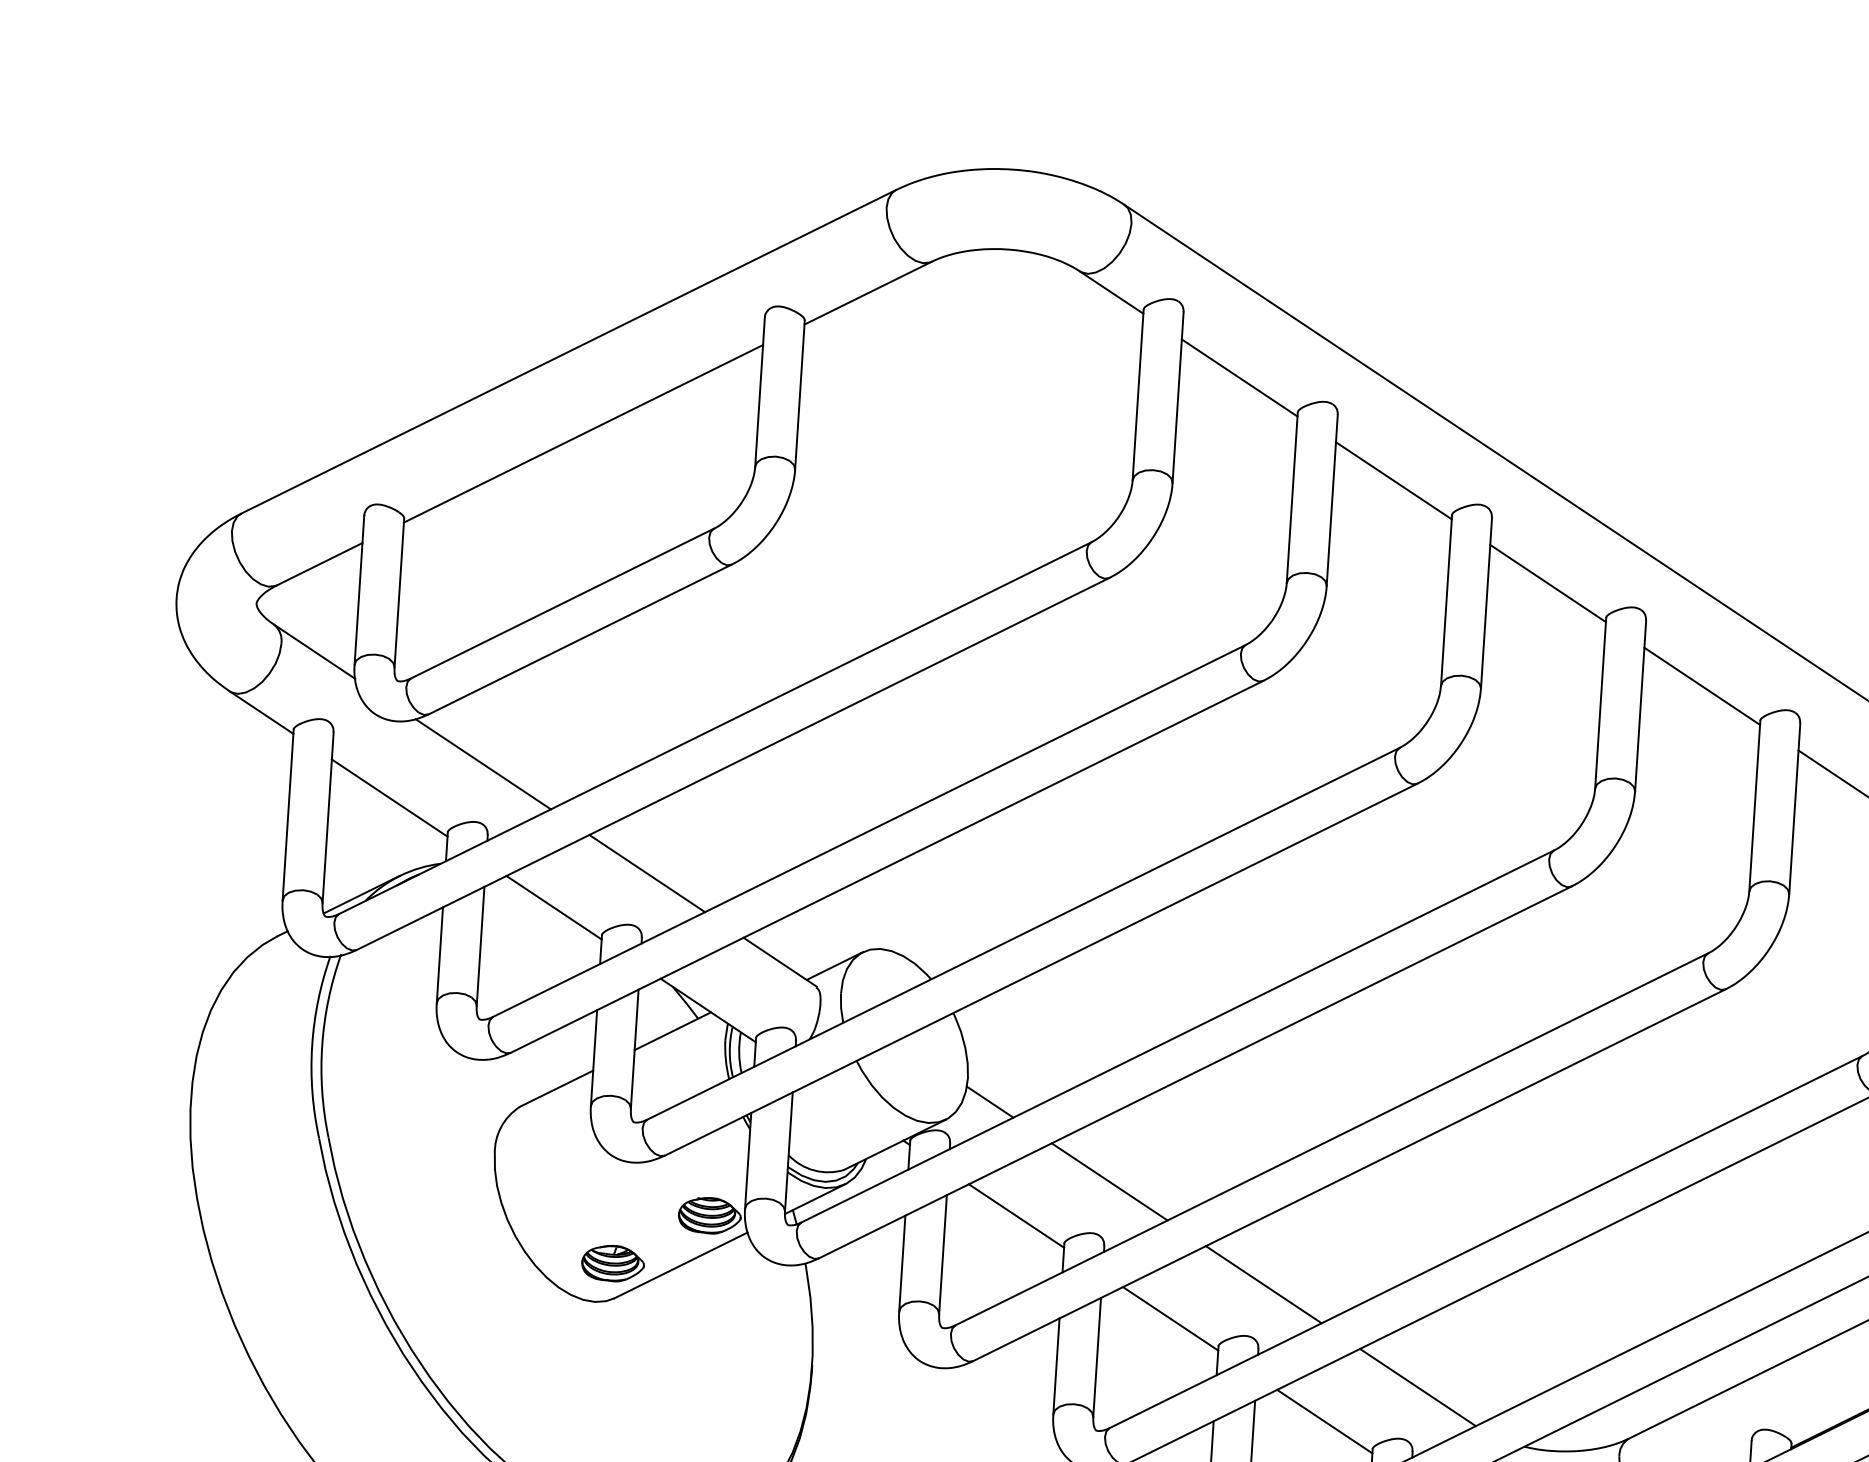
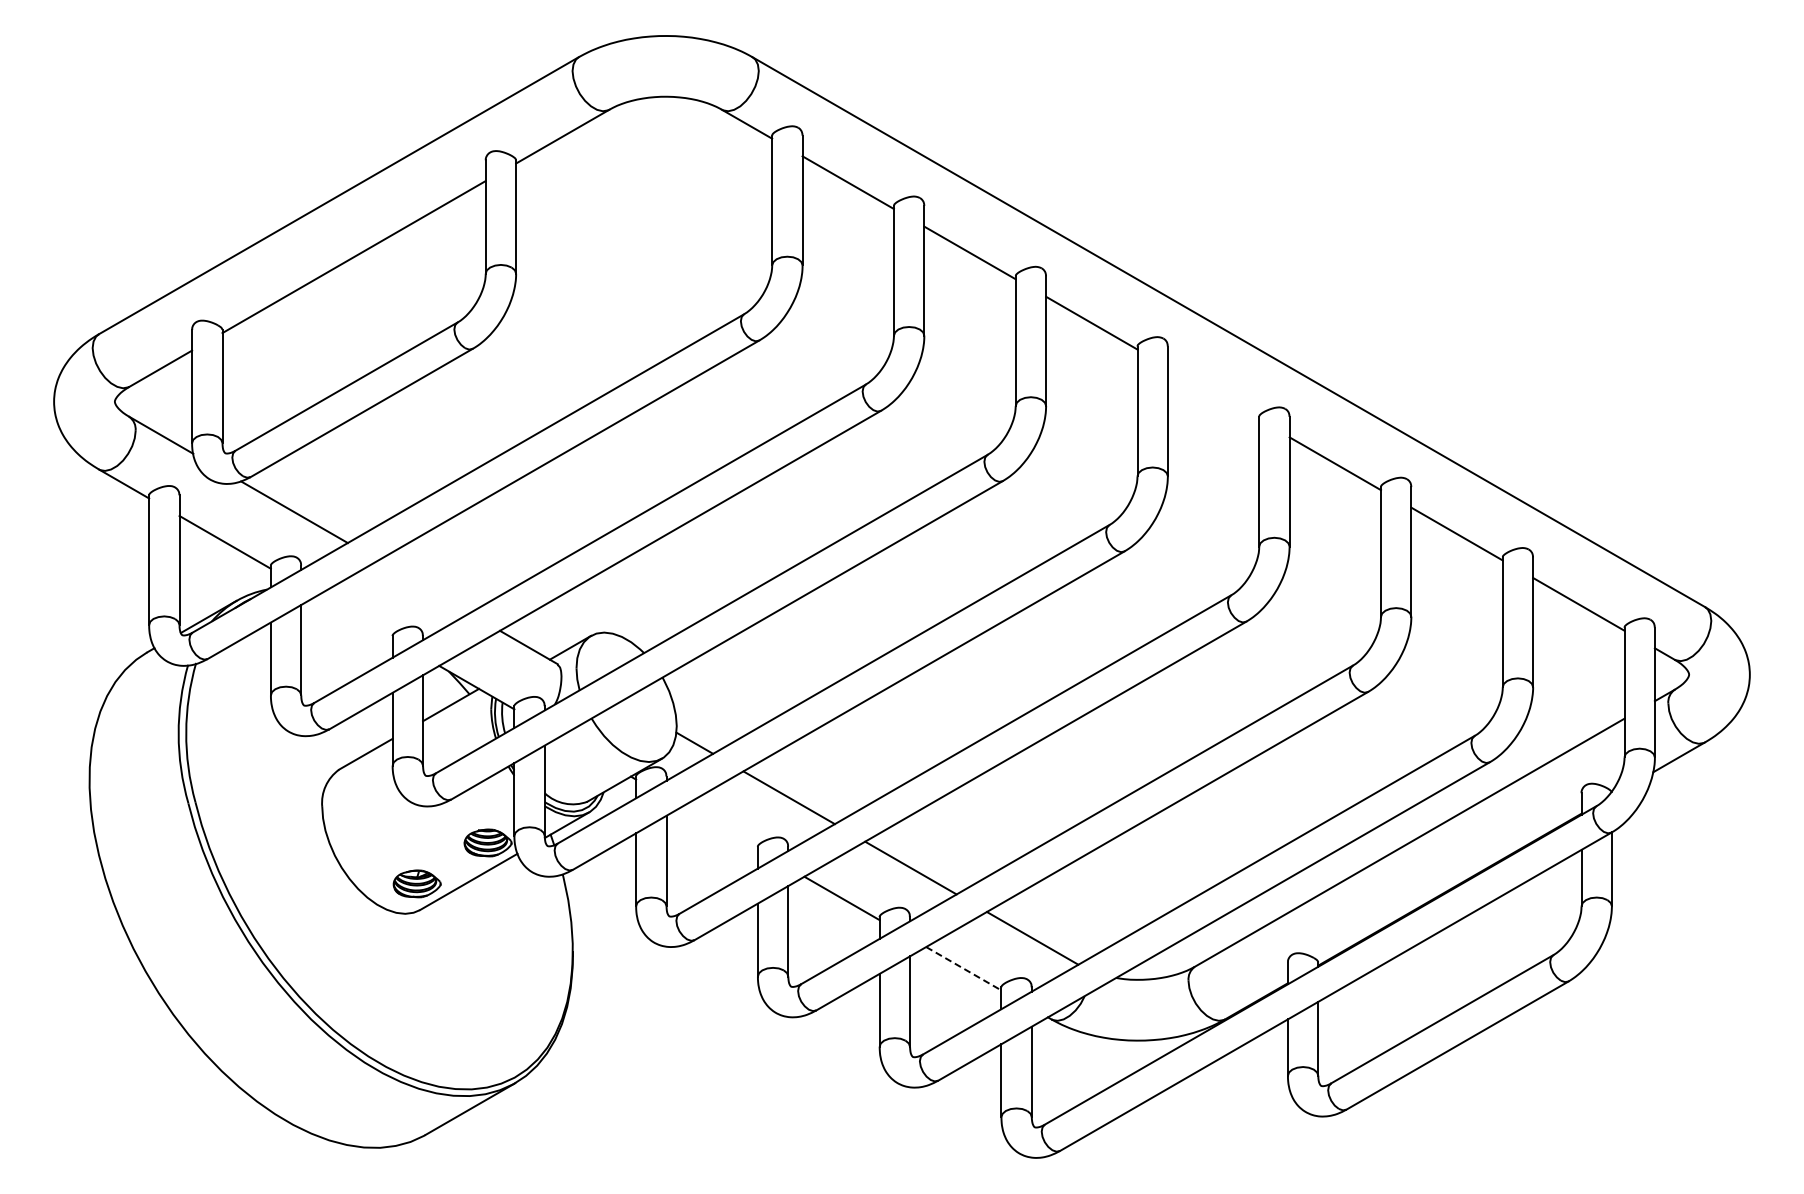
line: (1702, 686) -> (1213, 393), removed
line: (646, 872) -> (423, 586), removed
line: (553, 907) -> (354, 617), removed
line: (1015, 1215) -> (719, 827), removed
line: (1325, 1422) -> (964, 969), solid -> dashed

